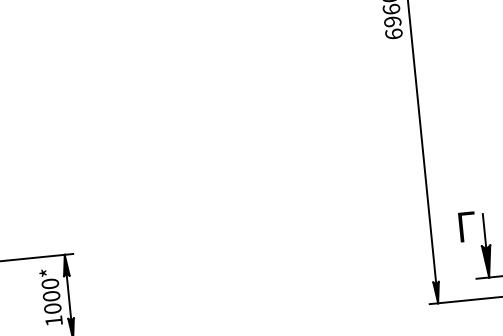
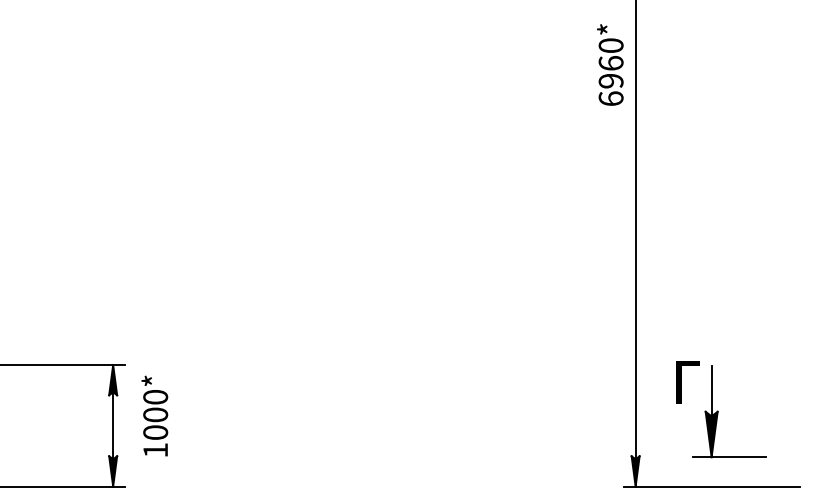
text: (50, 296) -> (154, 415), moved

